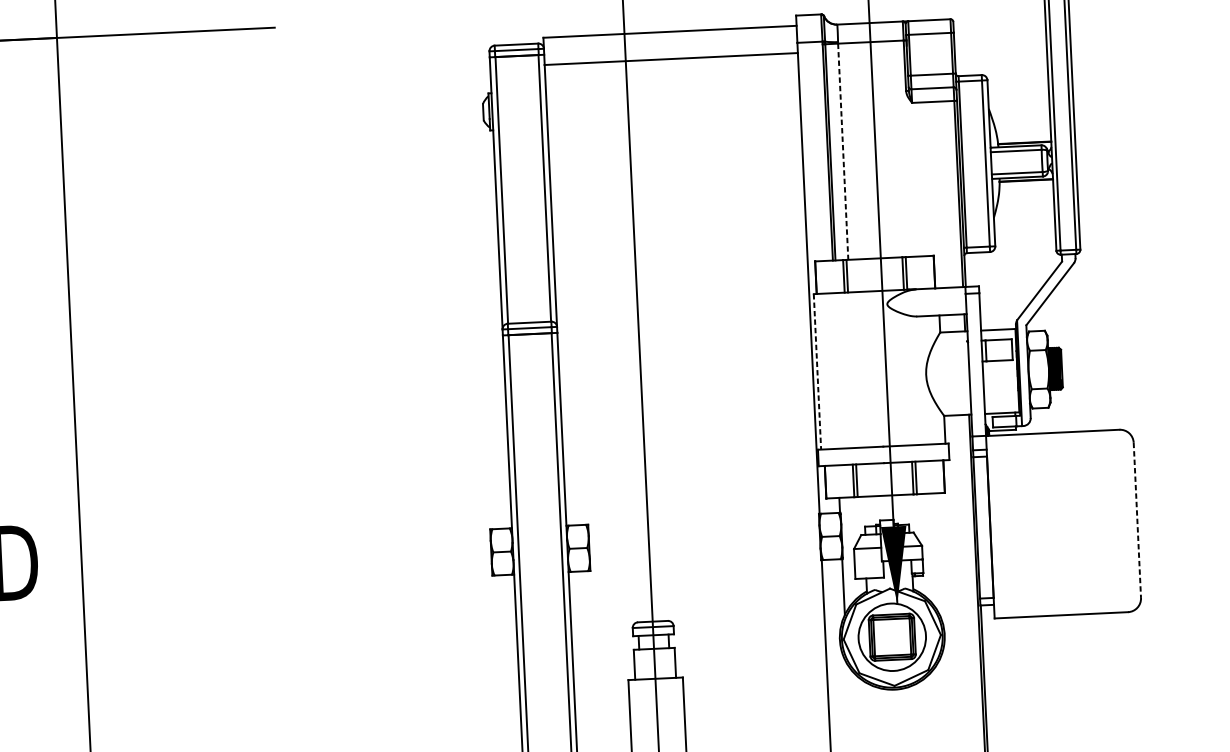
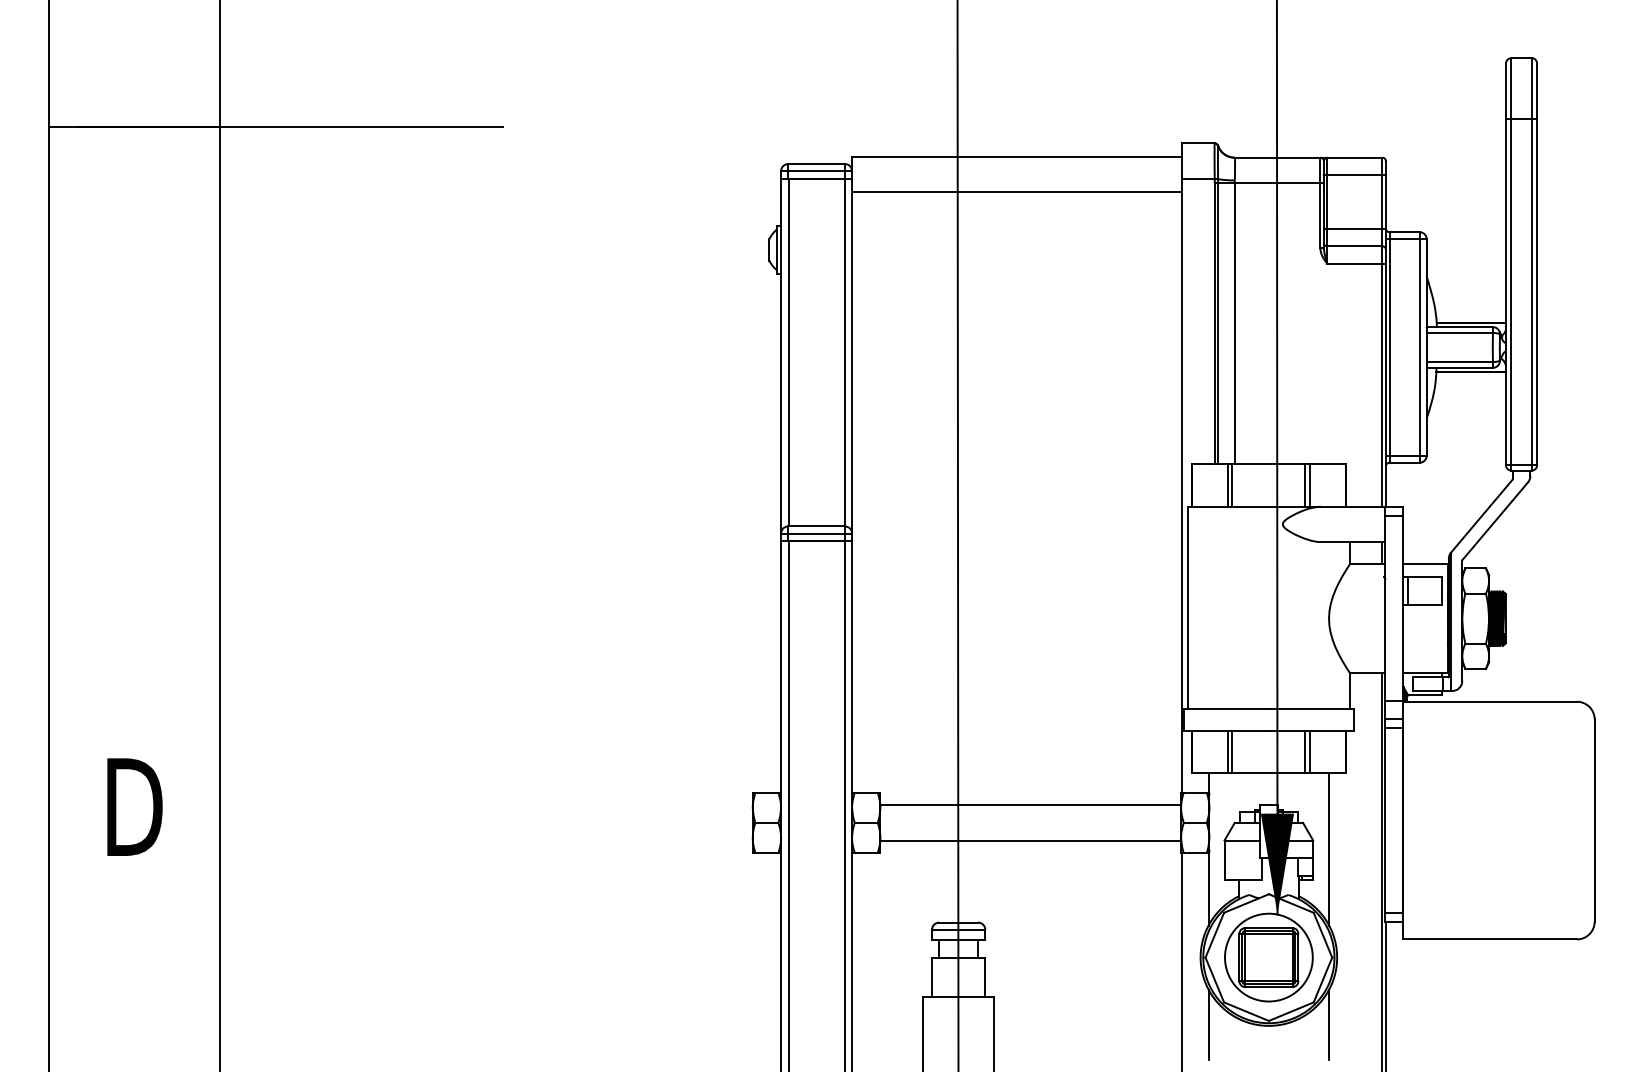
line: (842, 151) -> (1234, 323), dashed -> solid
line: (817, 372) -> (1187, 608), dashed -> solid
line: (1137, 521) -> (1594, 821), dashed -> solid
line: (703, 529) -> (1030, 805), added
line: (934, 552) -> (1329, 849), added
line: (705, 556) -> (1030, 840), added
line: (941, 686) -> (1329, 1024), added
line: (848, 690) -> (1208, 1024), added

